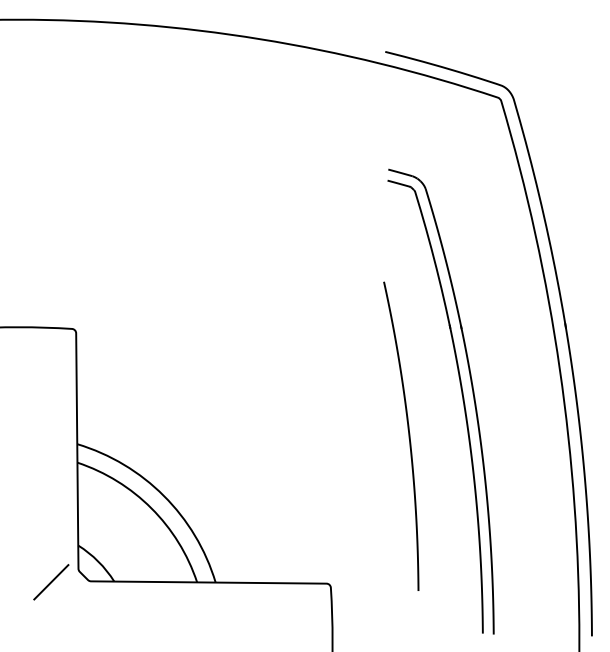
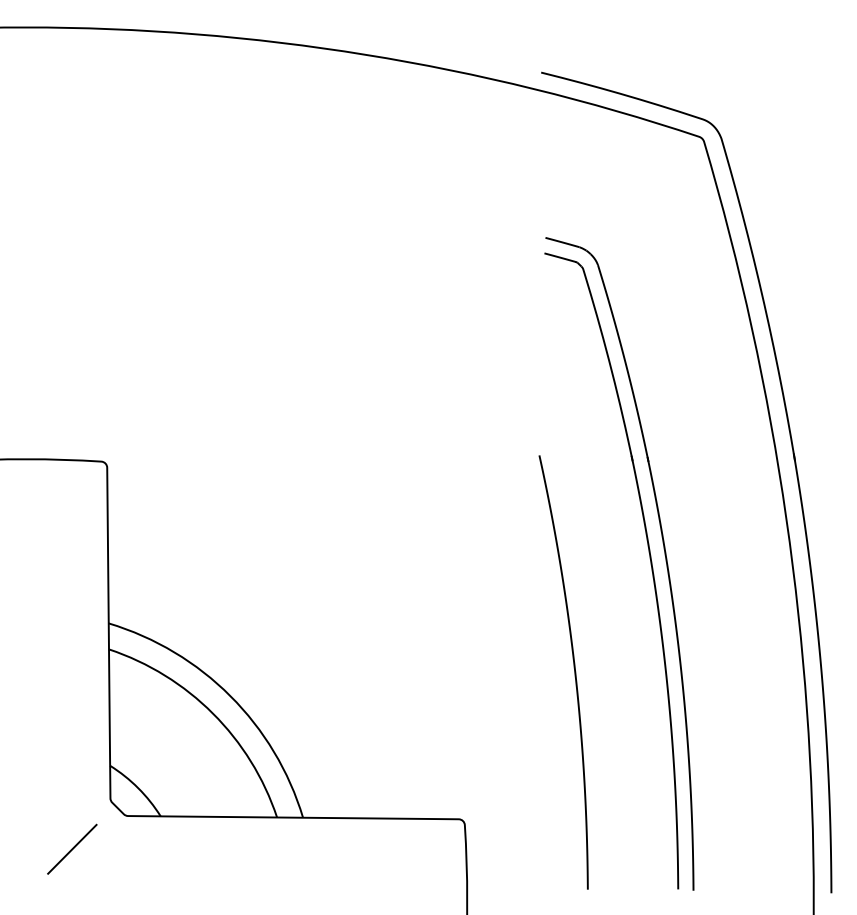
curve: (408, 433) -> (573, 668), moved
line: (51, 581) -> (72, 848), moved

